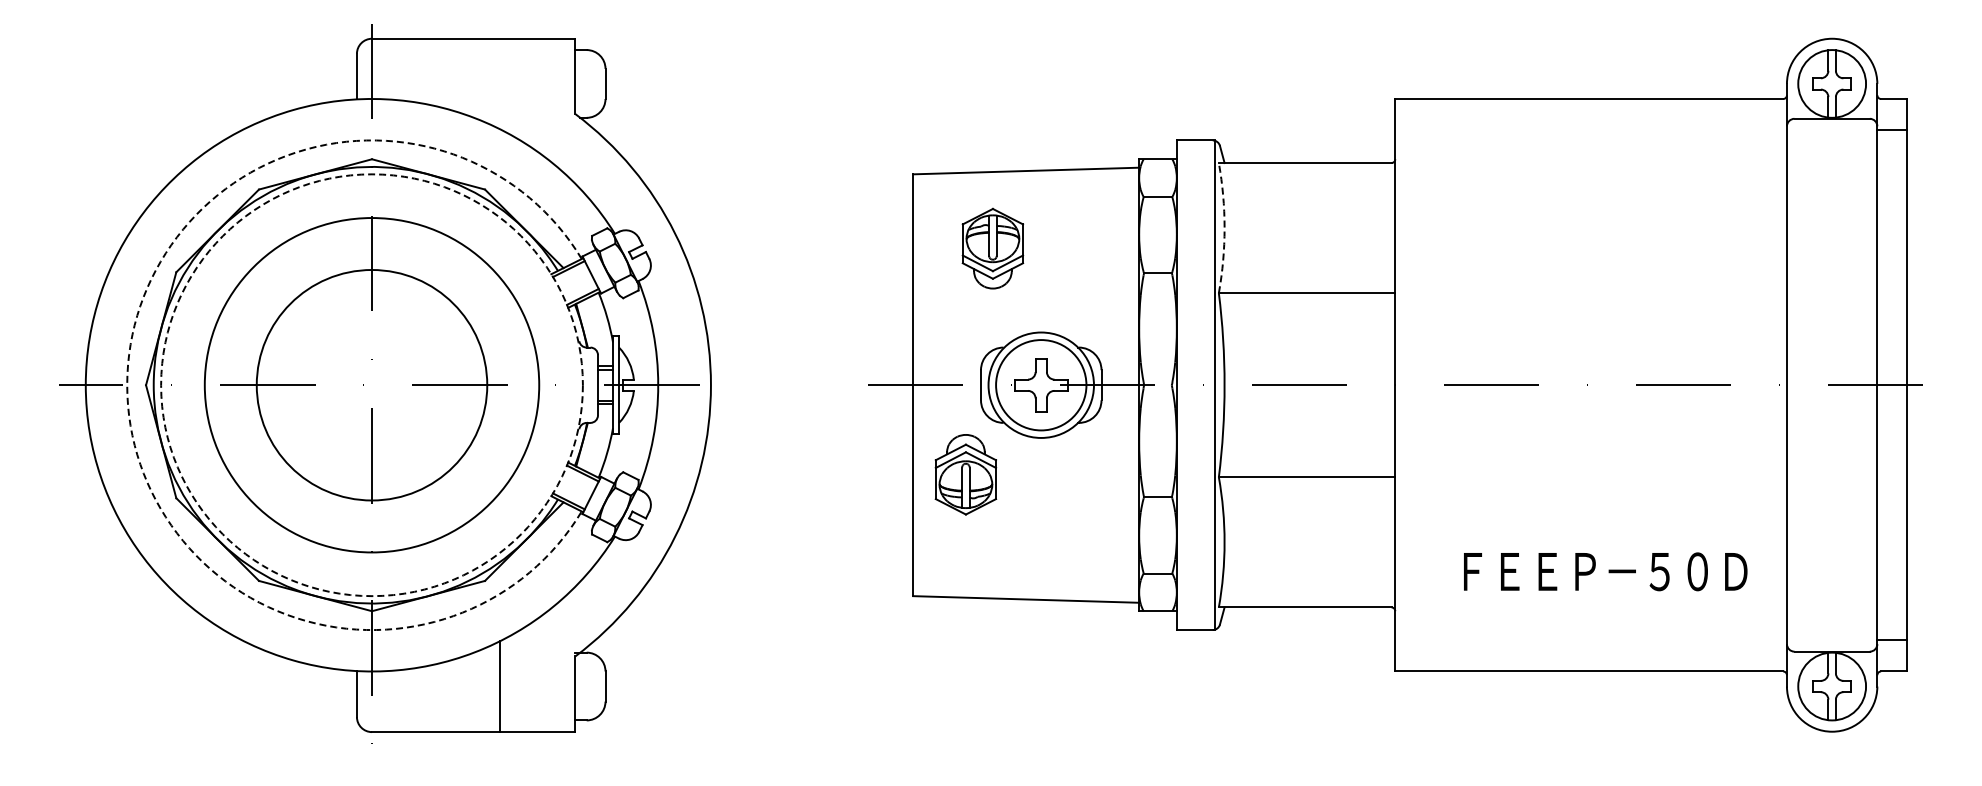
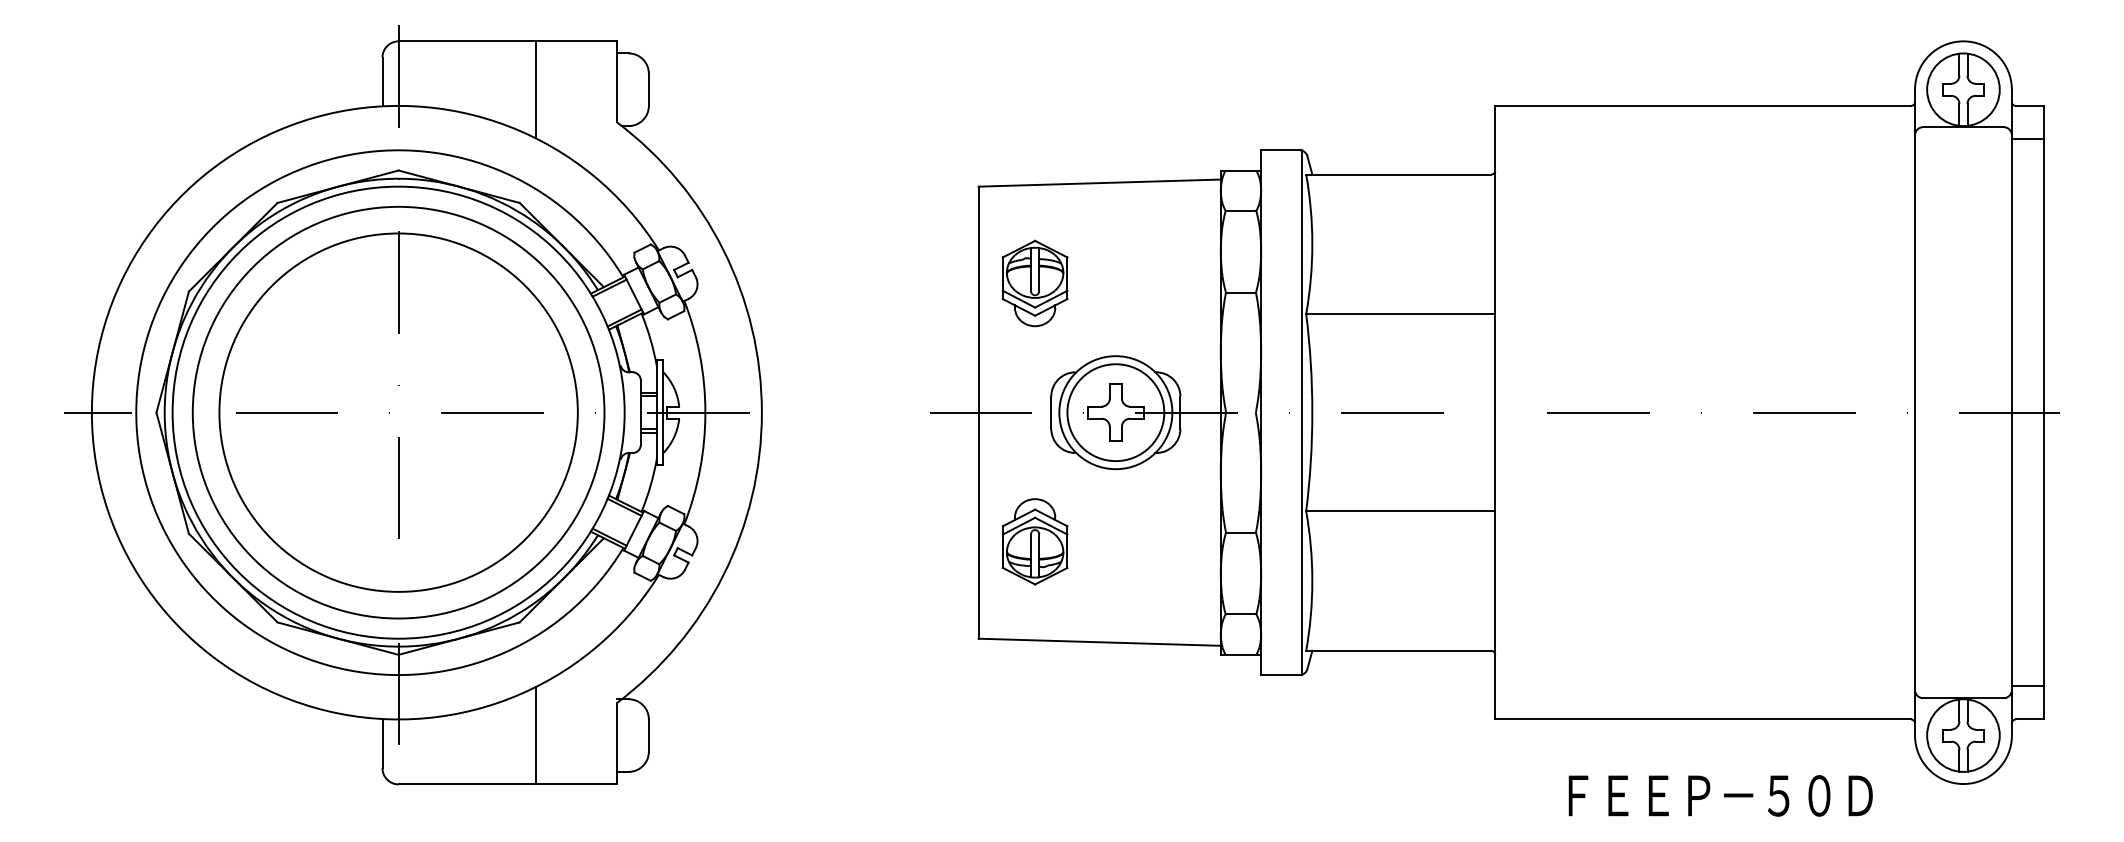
line: (500, 83) -> (536, 89), added
arc: (1224, 228) -> (1312, 244), dashed -> solid
part: (992, 248) -> (1034, 283), moved
arc: (127, 385) -> (136, 412), dashed -> solid
circle: (371, 385) -> (398, 412), dashed -> solid
circle: (371, 385) -> (398, 412), size x1.67
part: (965, 474) -> (1034, 541), moved
text: (1605, 571) -> (1720, 795), moved

